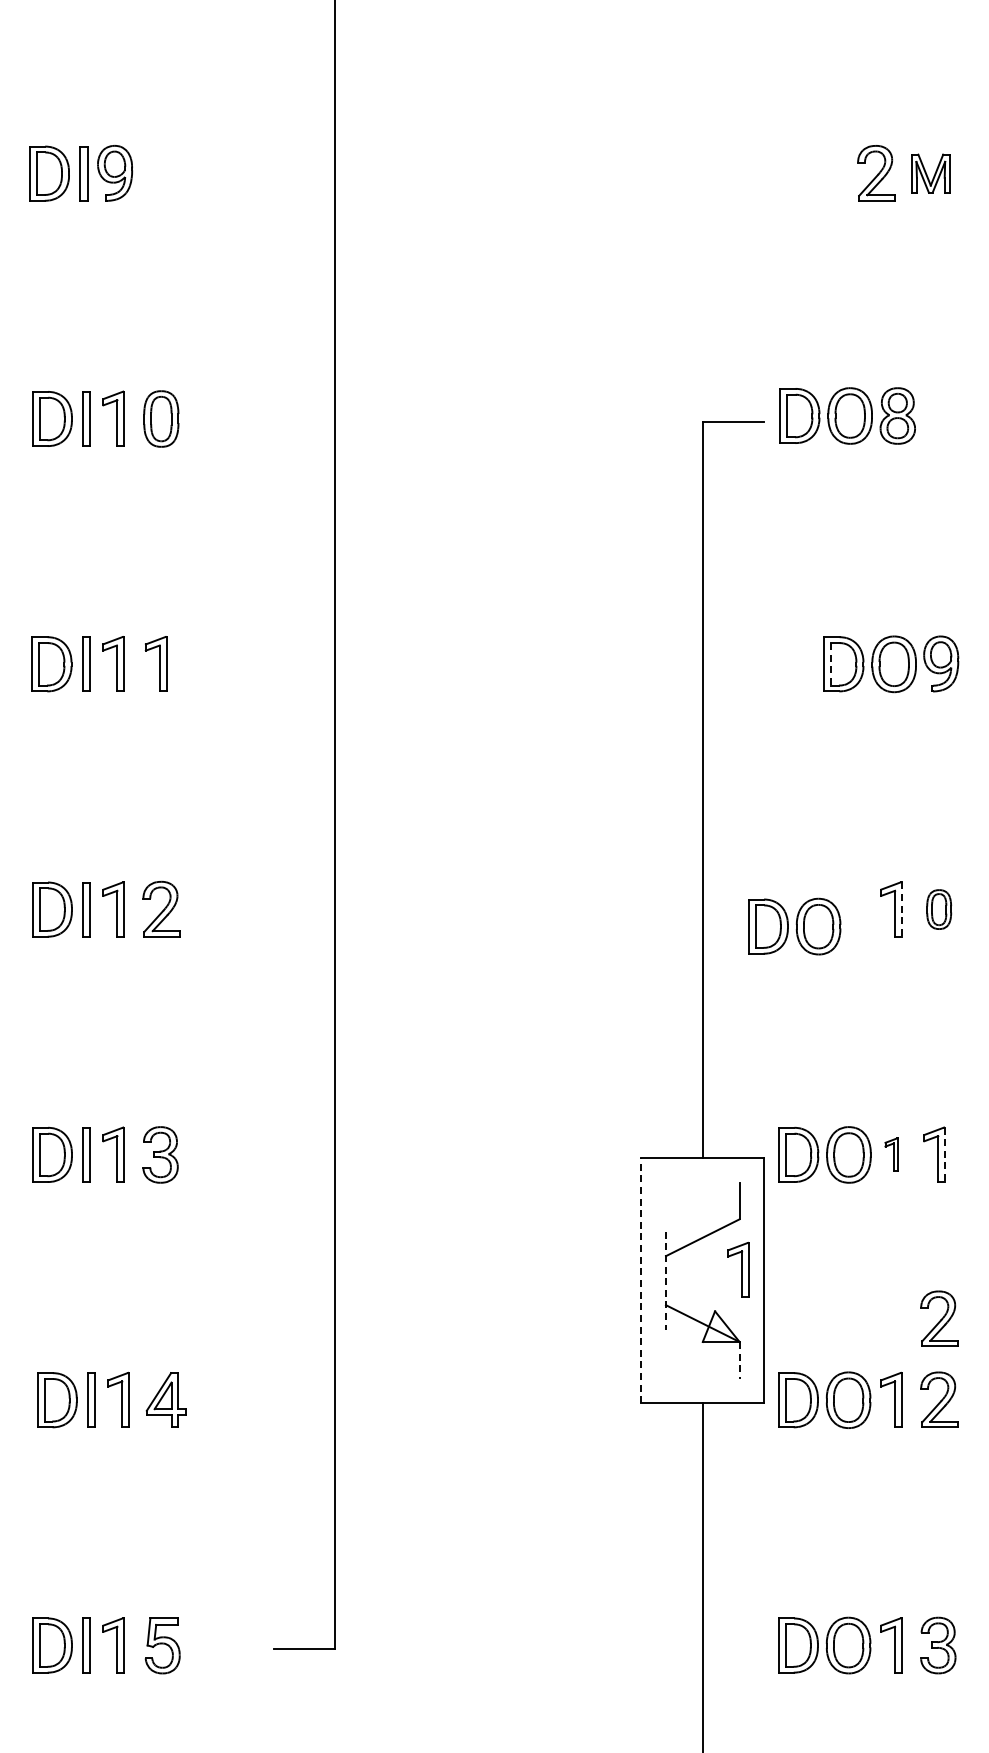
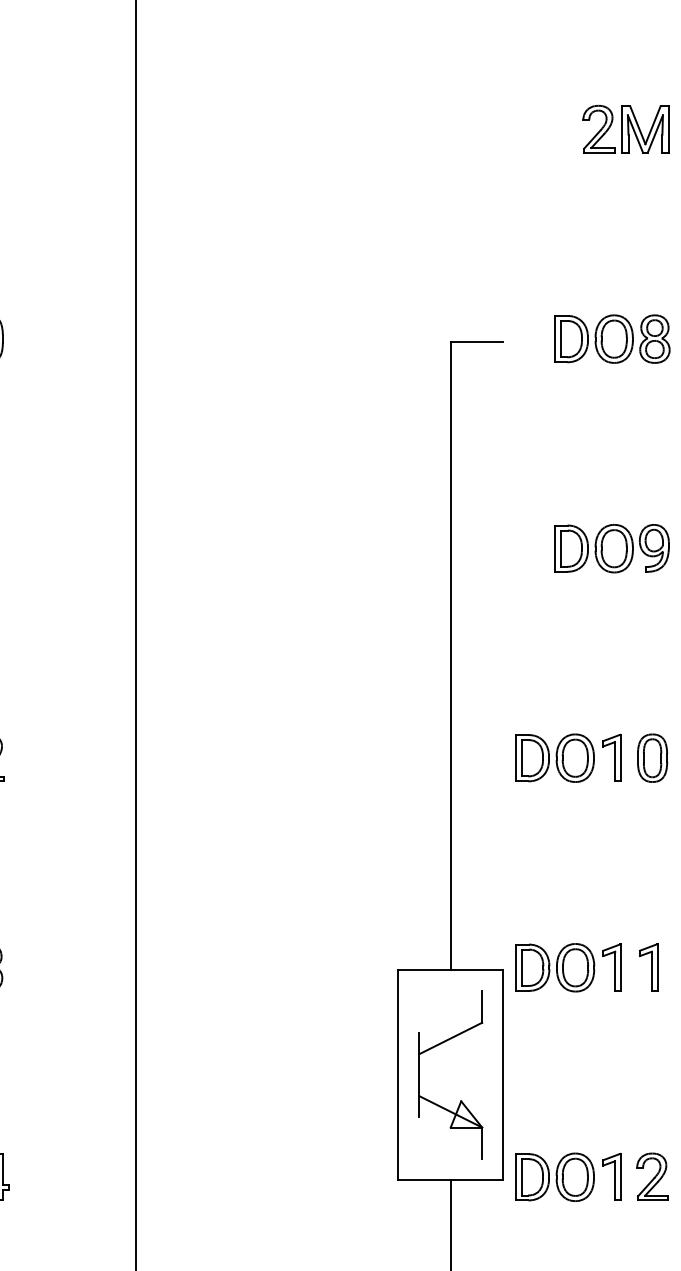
part: (930, 173) -> (645, 129), size x1.43
part: (847, 415) -> (611, 338), moved
line: (831, 664) -> (560, 548), dashed -> solid
part: (939, 909) -> (652, 758), size x1.43
line: (902, 910) -> (621, 758), dashed -> solid
part: (794, 926) -> (554, 758), moved
part: (891, 1154) -> (611, 967), size x1.67
line: (945, 1155) -> (658, 968), dashed -> solid
part: (738, 1269) -> (481, 1065), removed
line: (641, 1280) -> (398, 1075), dashed -> solid
line: (665, 1281) -> (418, 1075), dashed -> solid
part: (939, 1318) -> (652, 1107), removed
line: (739, 1360) -> (482, 1143), dashed -> solid

